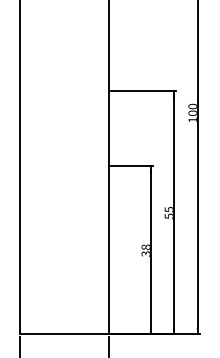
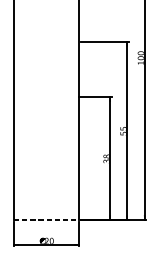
line: (64, 334) -> (46, 220), solid -> dashed

